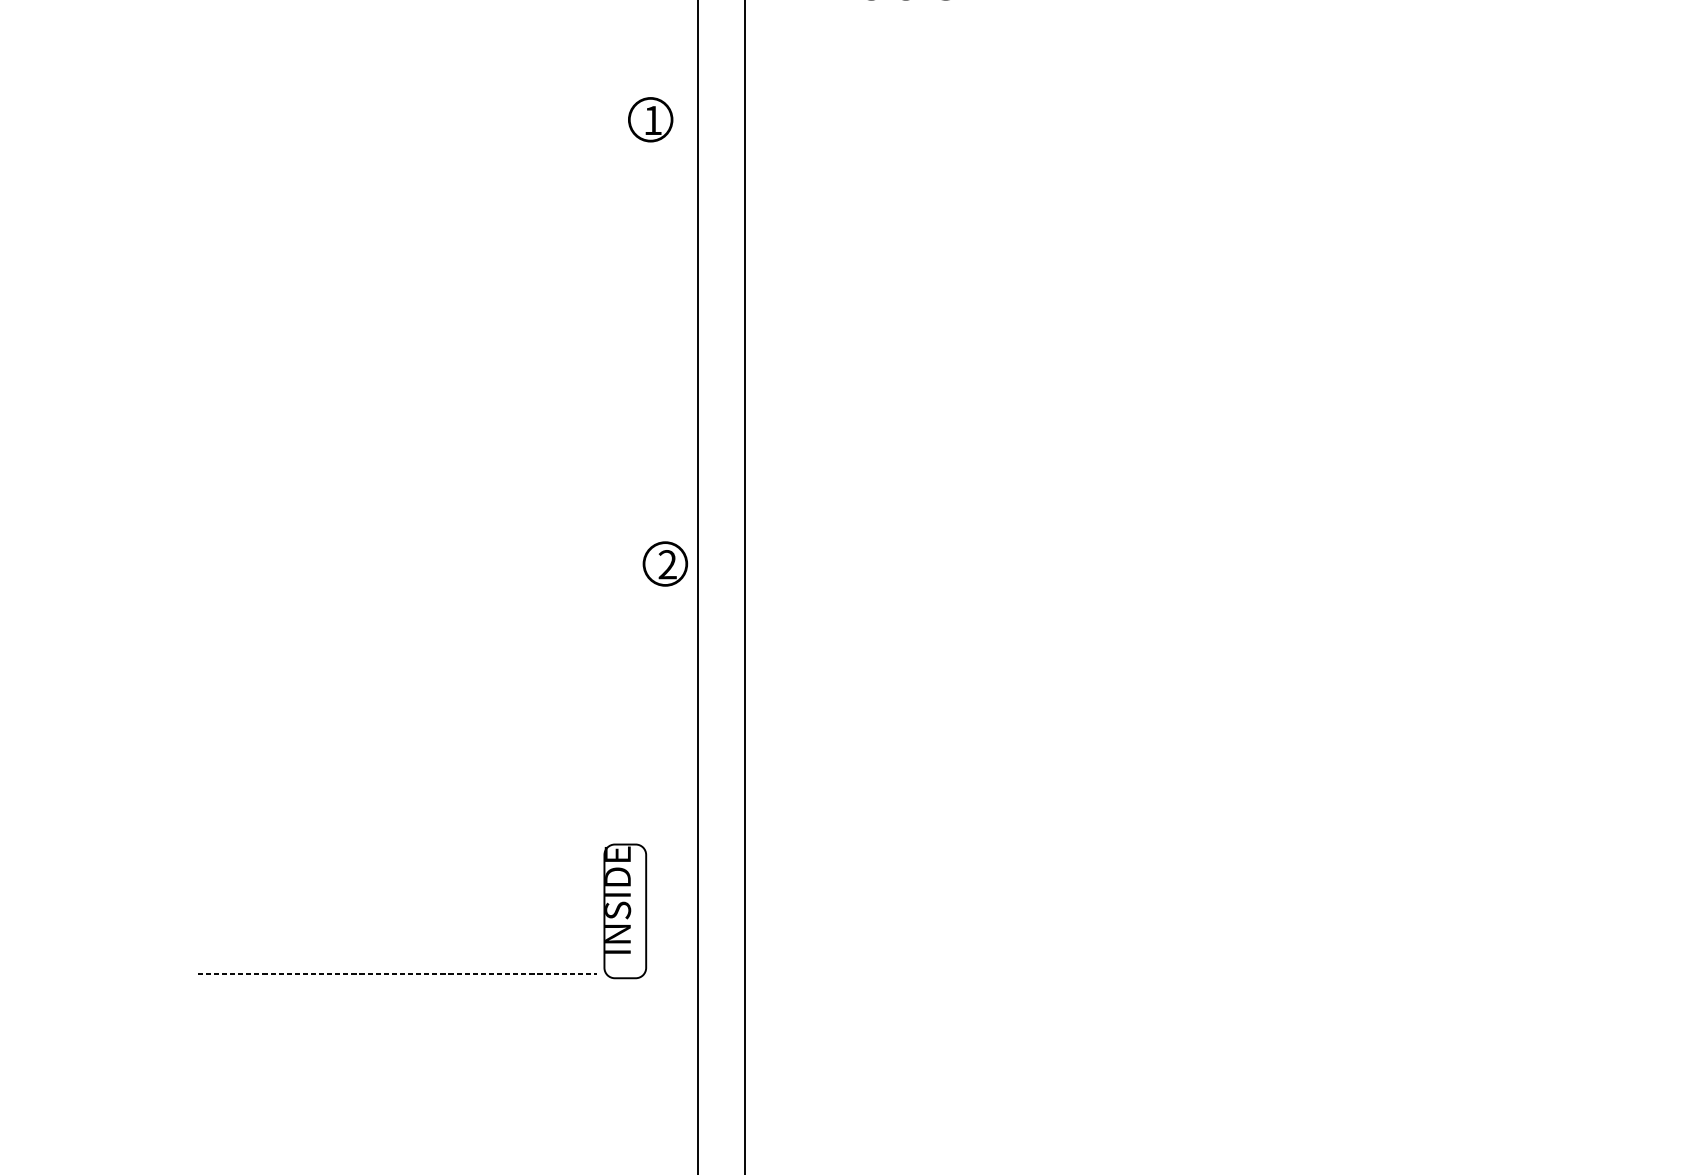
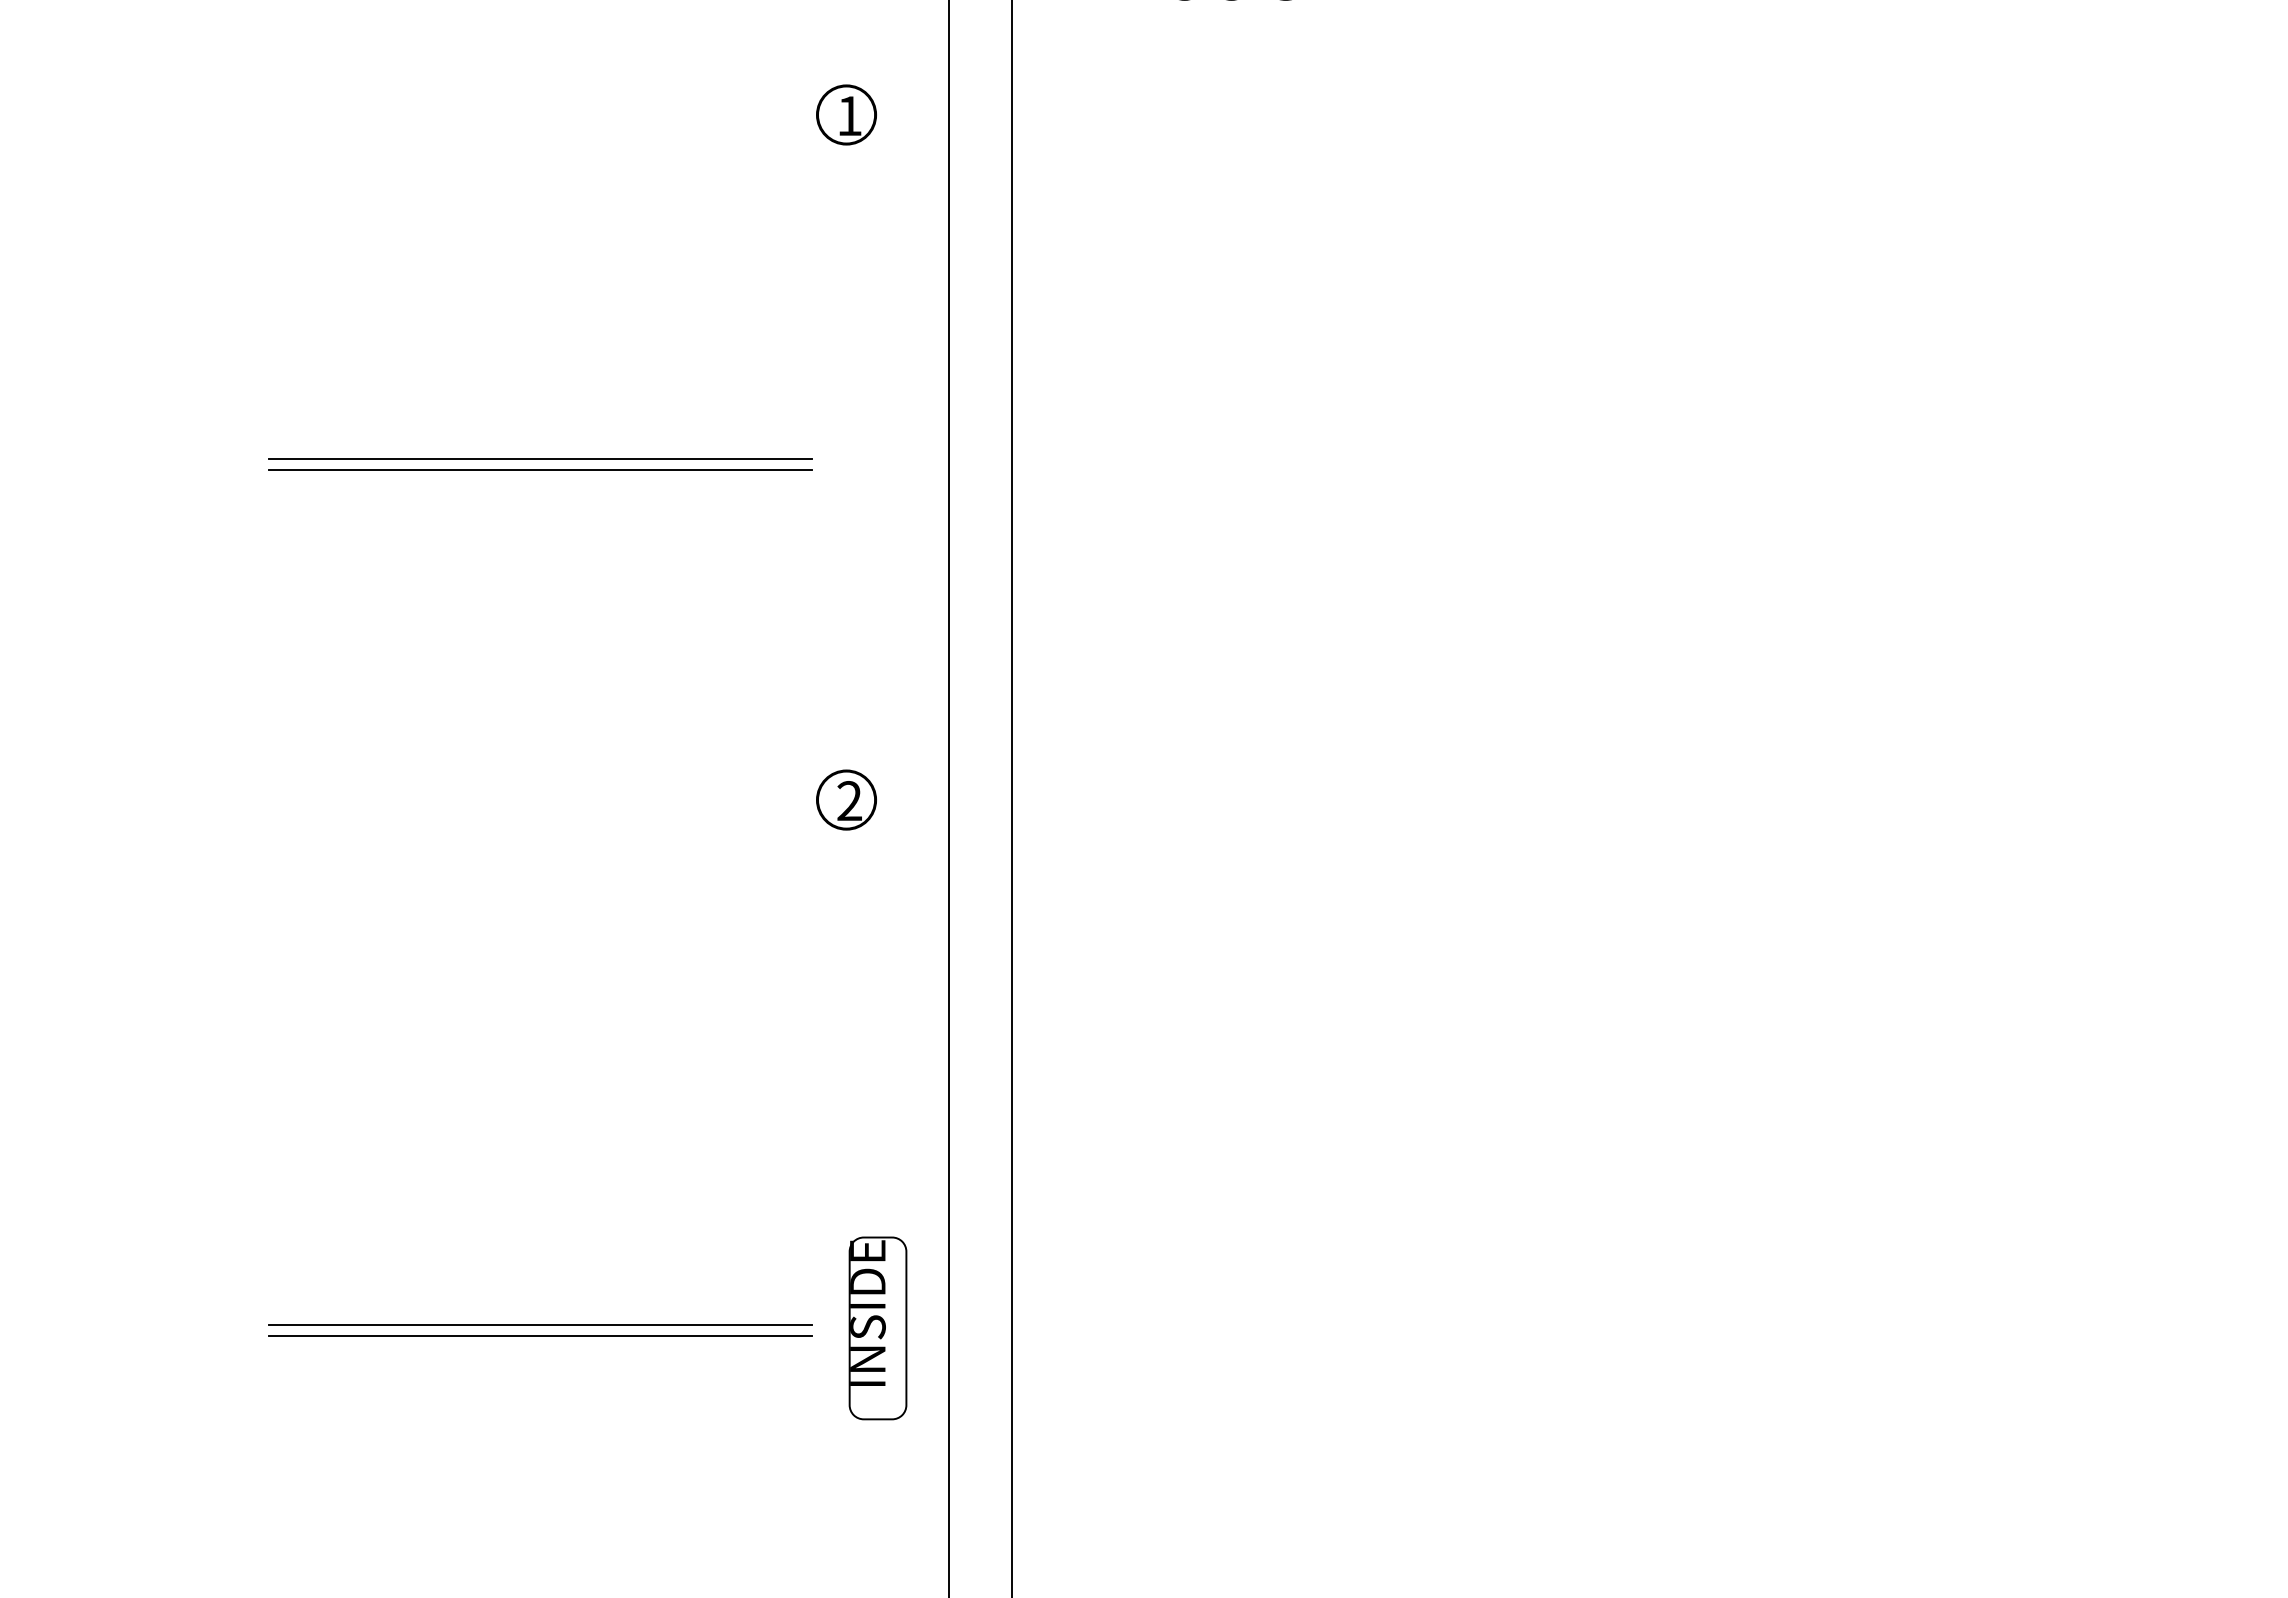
part: (650, 119) -> (846, 114), moved
line: (396, 337) -> (539, 458), added
line: (396, 345) -> (539, 469), added
part: (665, 563) -> (846, 799), moved
part: (624, 911) -> (877, 1328), moved
line: (397, 974) -> (540, 1325), dashed -> solid
line: (396, 982) -> (539, 1336), added

